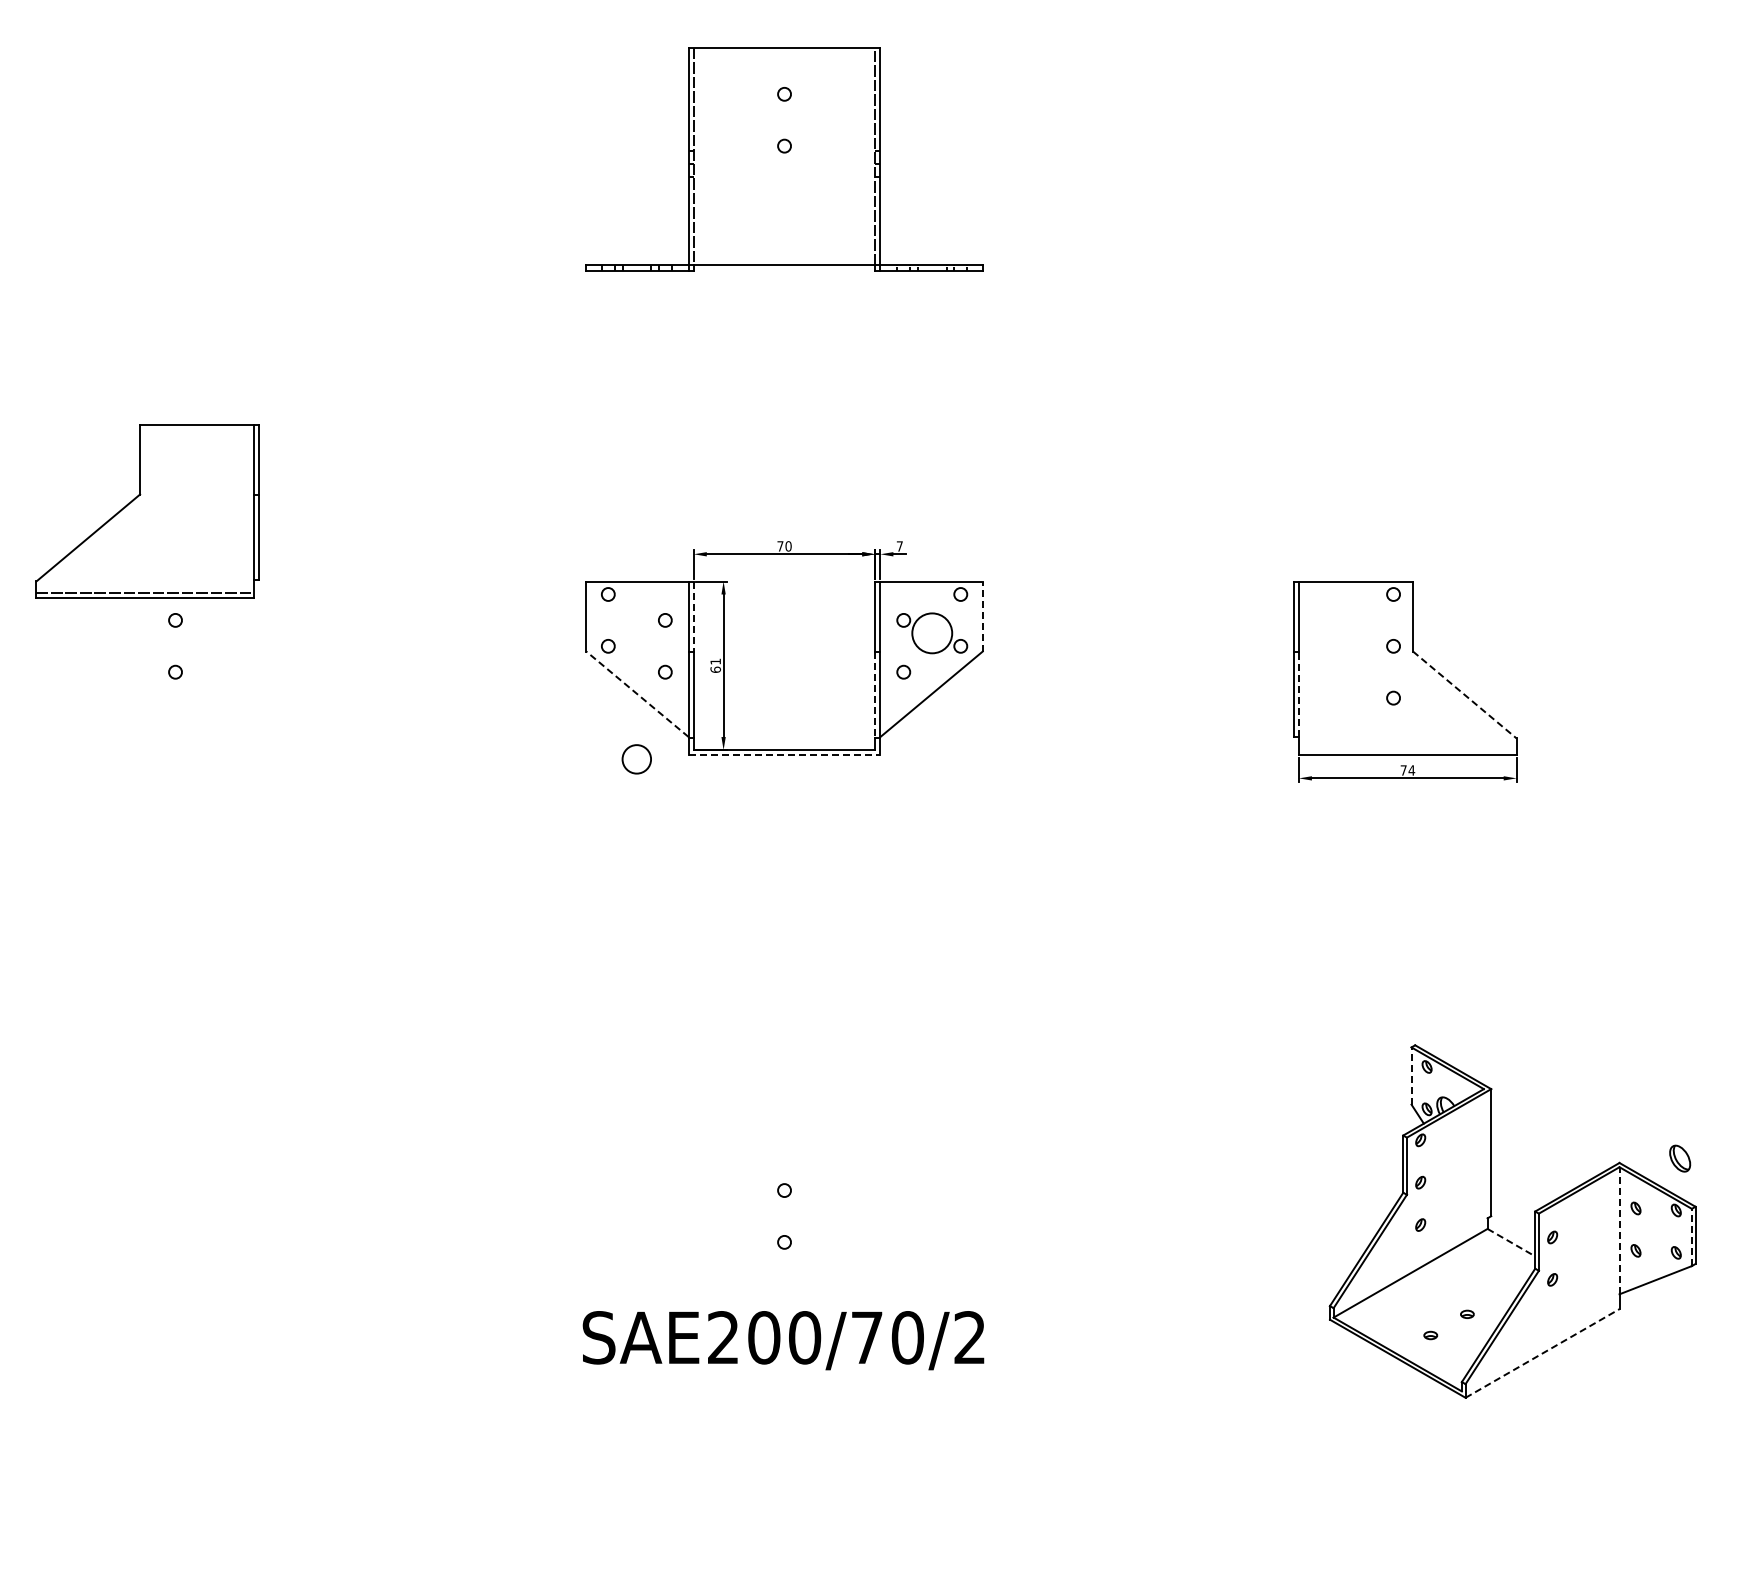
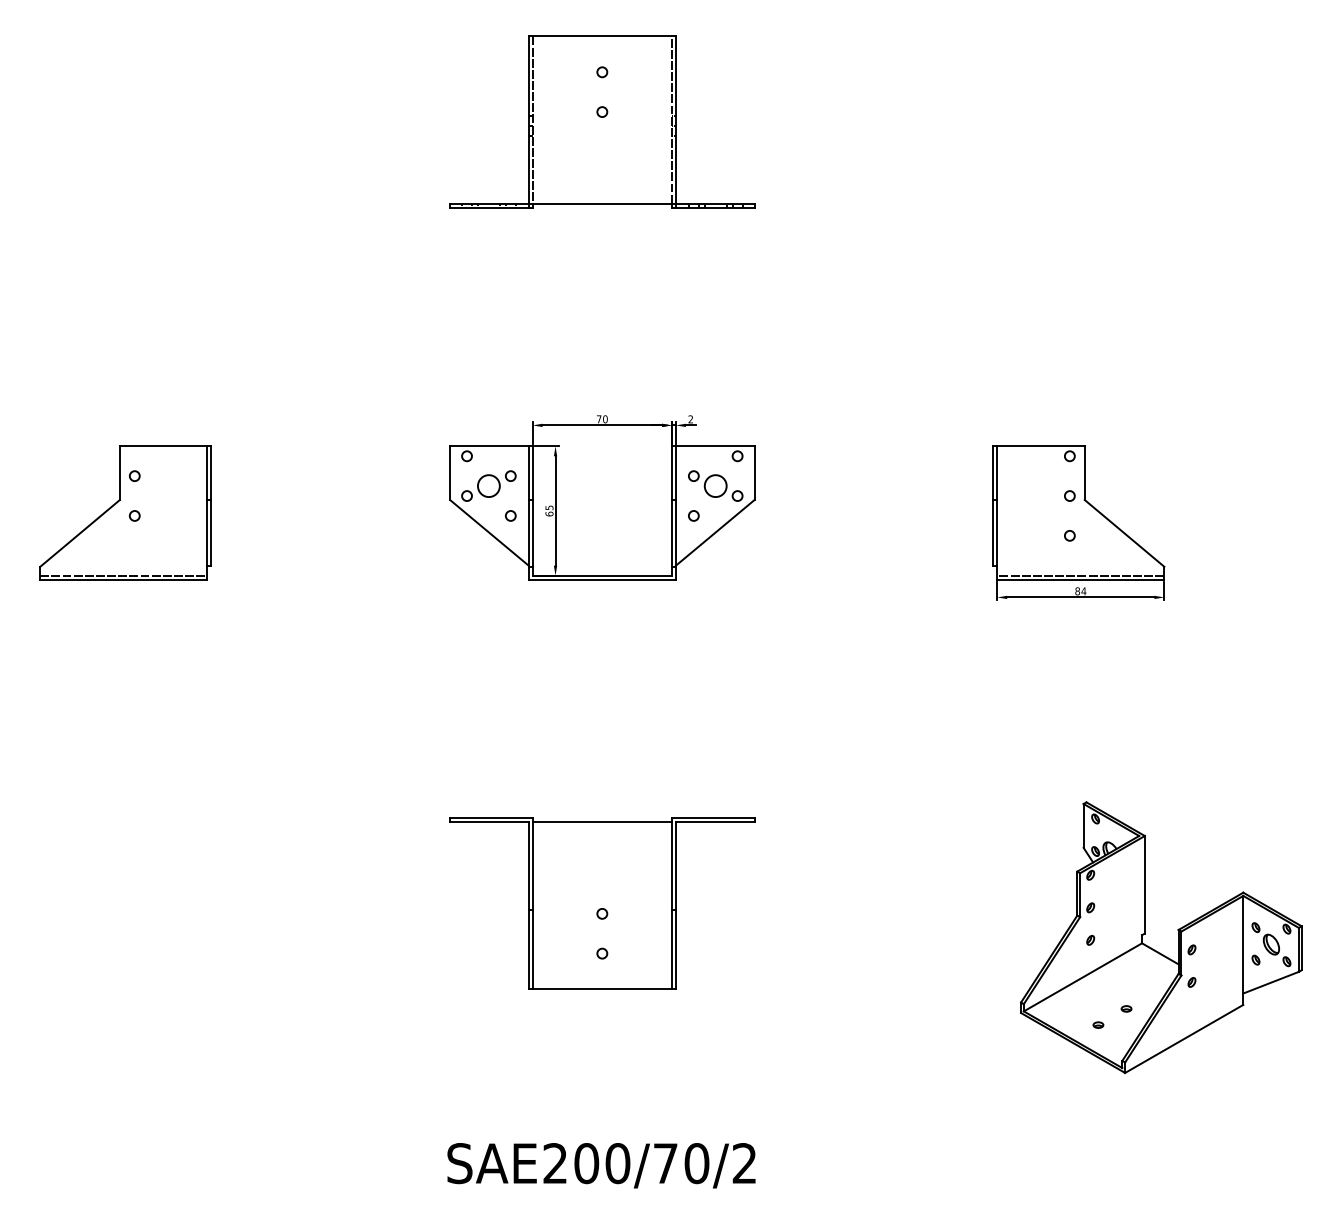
part: (147, 511) -> (125, 513), moved
text: (899, 546) -> (690, 419), 7 -> 2
line: (693, 616) -> (532, 473), dashed -> solid
line: (982, 616) -> (754, 473), dashed -> solid
circle: (932, 633) -> (715, 486), size x0.71
text: (715, 661) -> (549, 507), 61 -> 65
line: (637, 694) -> (489, 533), dashed -> solid
line: (1298, 694) -> (996, 533), dashed -> solid
line: (875, 695) -> (672, 533), dashed -> solid
line: (1464, 695) -> (1124, 533), dashed -> solid
line: (1407, 749) -> (1080, 575), added
line: (784, 755) -> (602, 579), dashed -> solid
circle: (636, 759) -> (488, 486), moved
text: (1403, 770) -> (1077, 591), 74 -> 84
line: (1411, 1076) -> (1083, 826), dashed -> solid
part: (1680, 1158) -> (1271, 944), moved
part: (784, 1177) -> (602, 903), added
line: (1619, 1230) -> (1243, 944), dashed -> solid
line: (1691, 1237) -> (1298, 949), dashed -> solid
line: (1511, 1242) -> (1160, 953), dashed -> solid
text: (783, 1340) -> (601, 1165), moved
line: (1542, 1353) -> (1184, 1038), dashed -> solid

